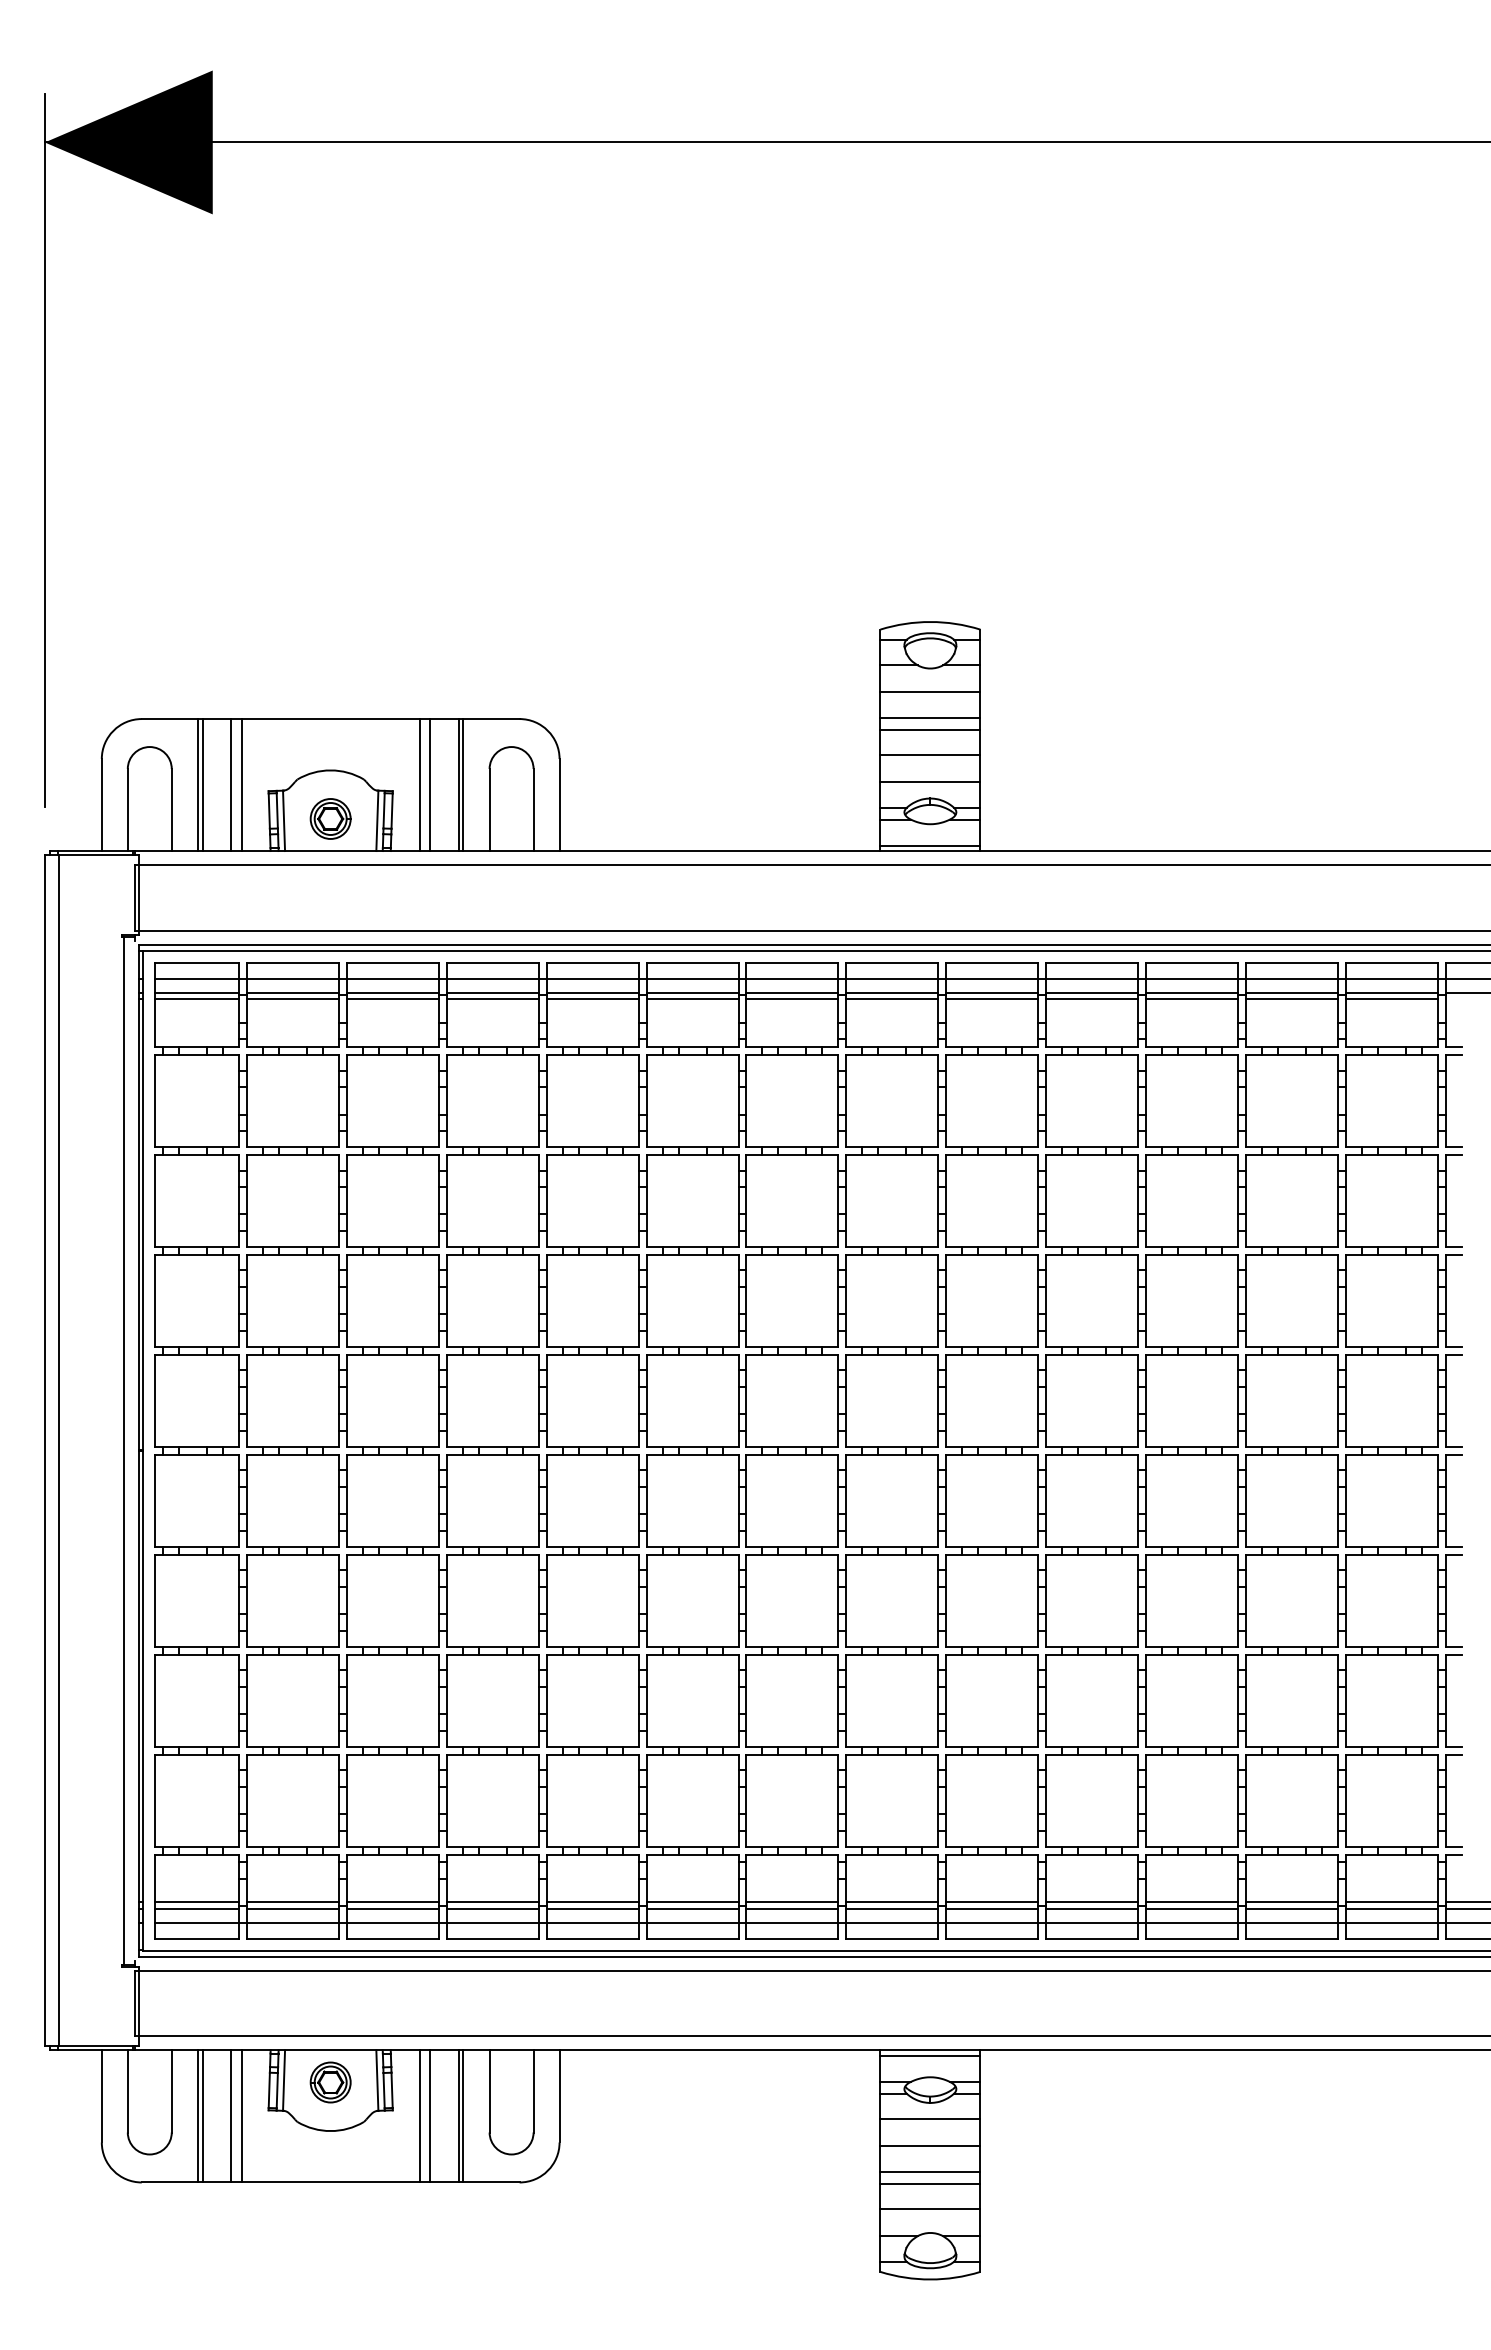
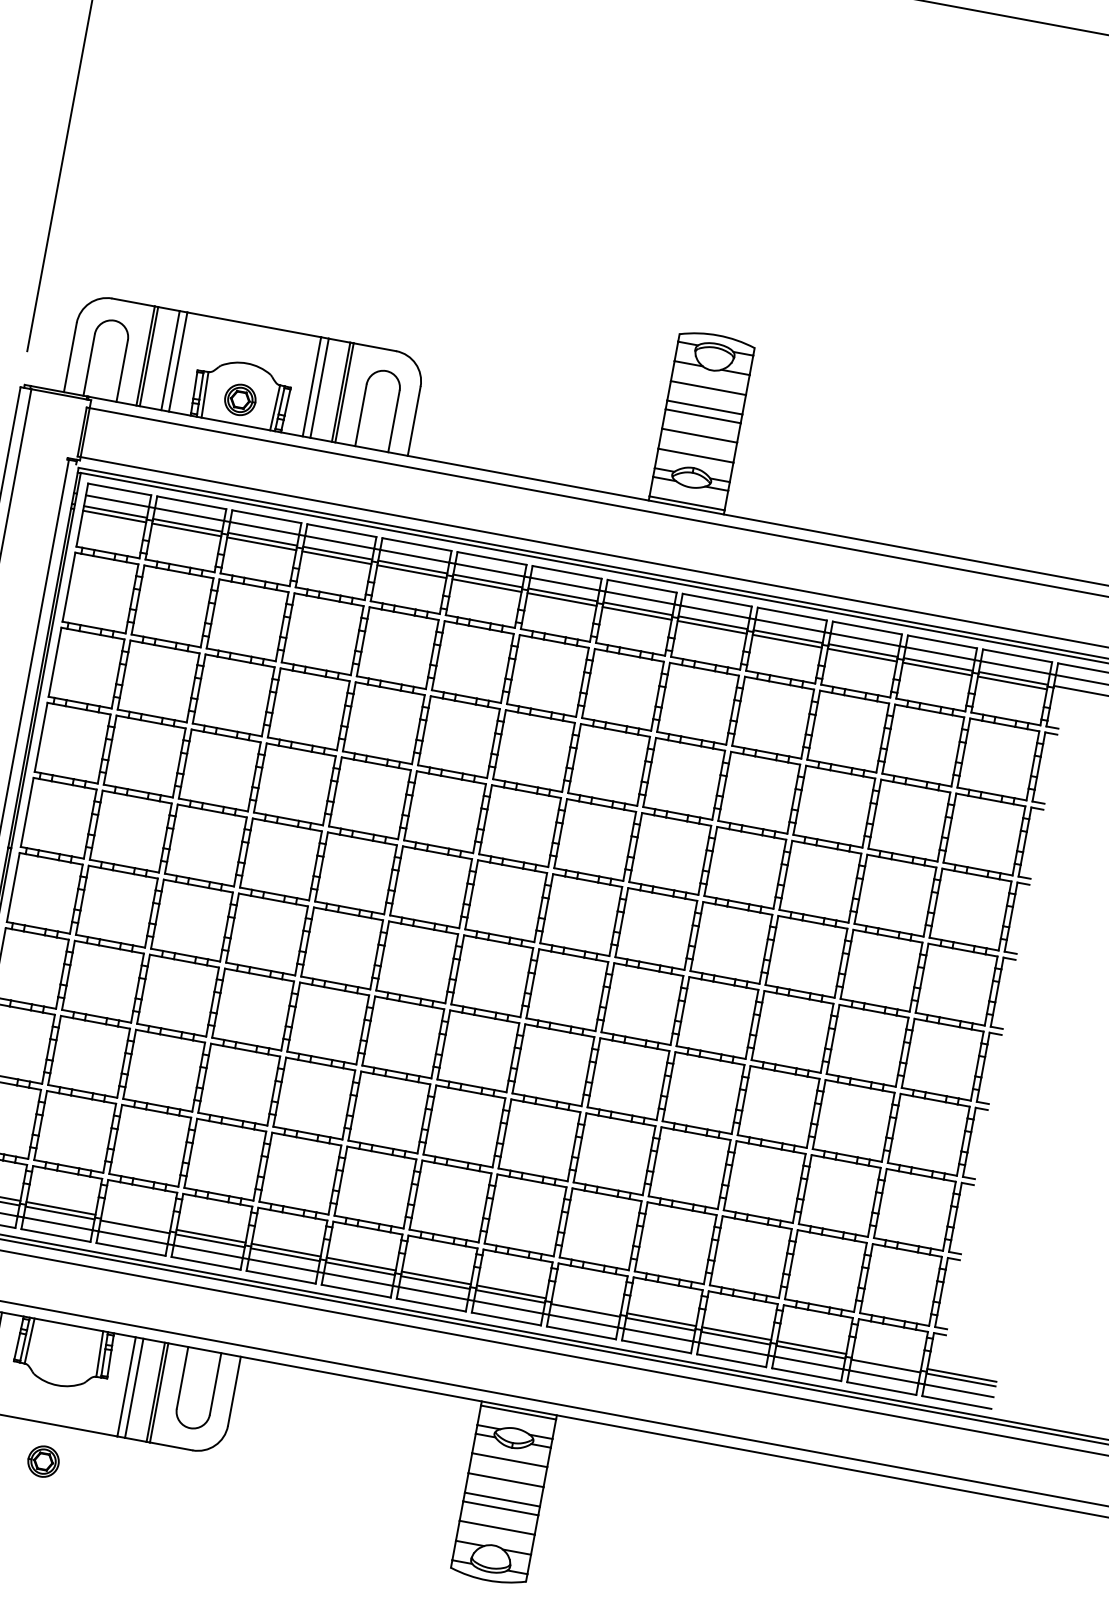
line: (392, 1902) -> (135, 1222), removed
line: (992, 1902) -> (586, 1305), removed
line: (1392, 1902) -> (887, 1361), removed
part: (330, 2082) -> (43, 1461), moved

